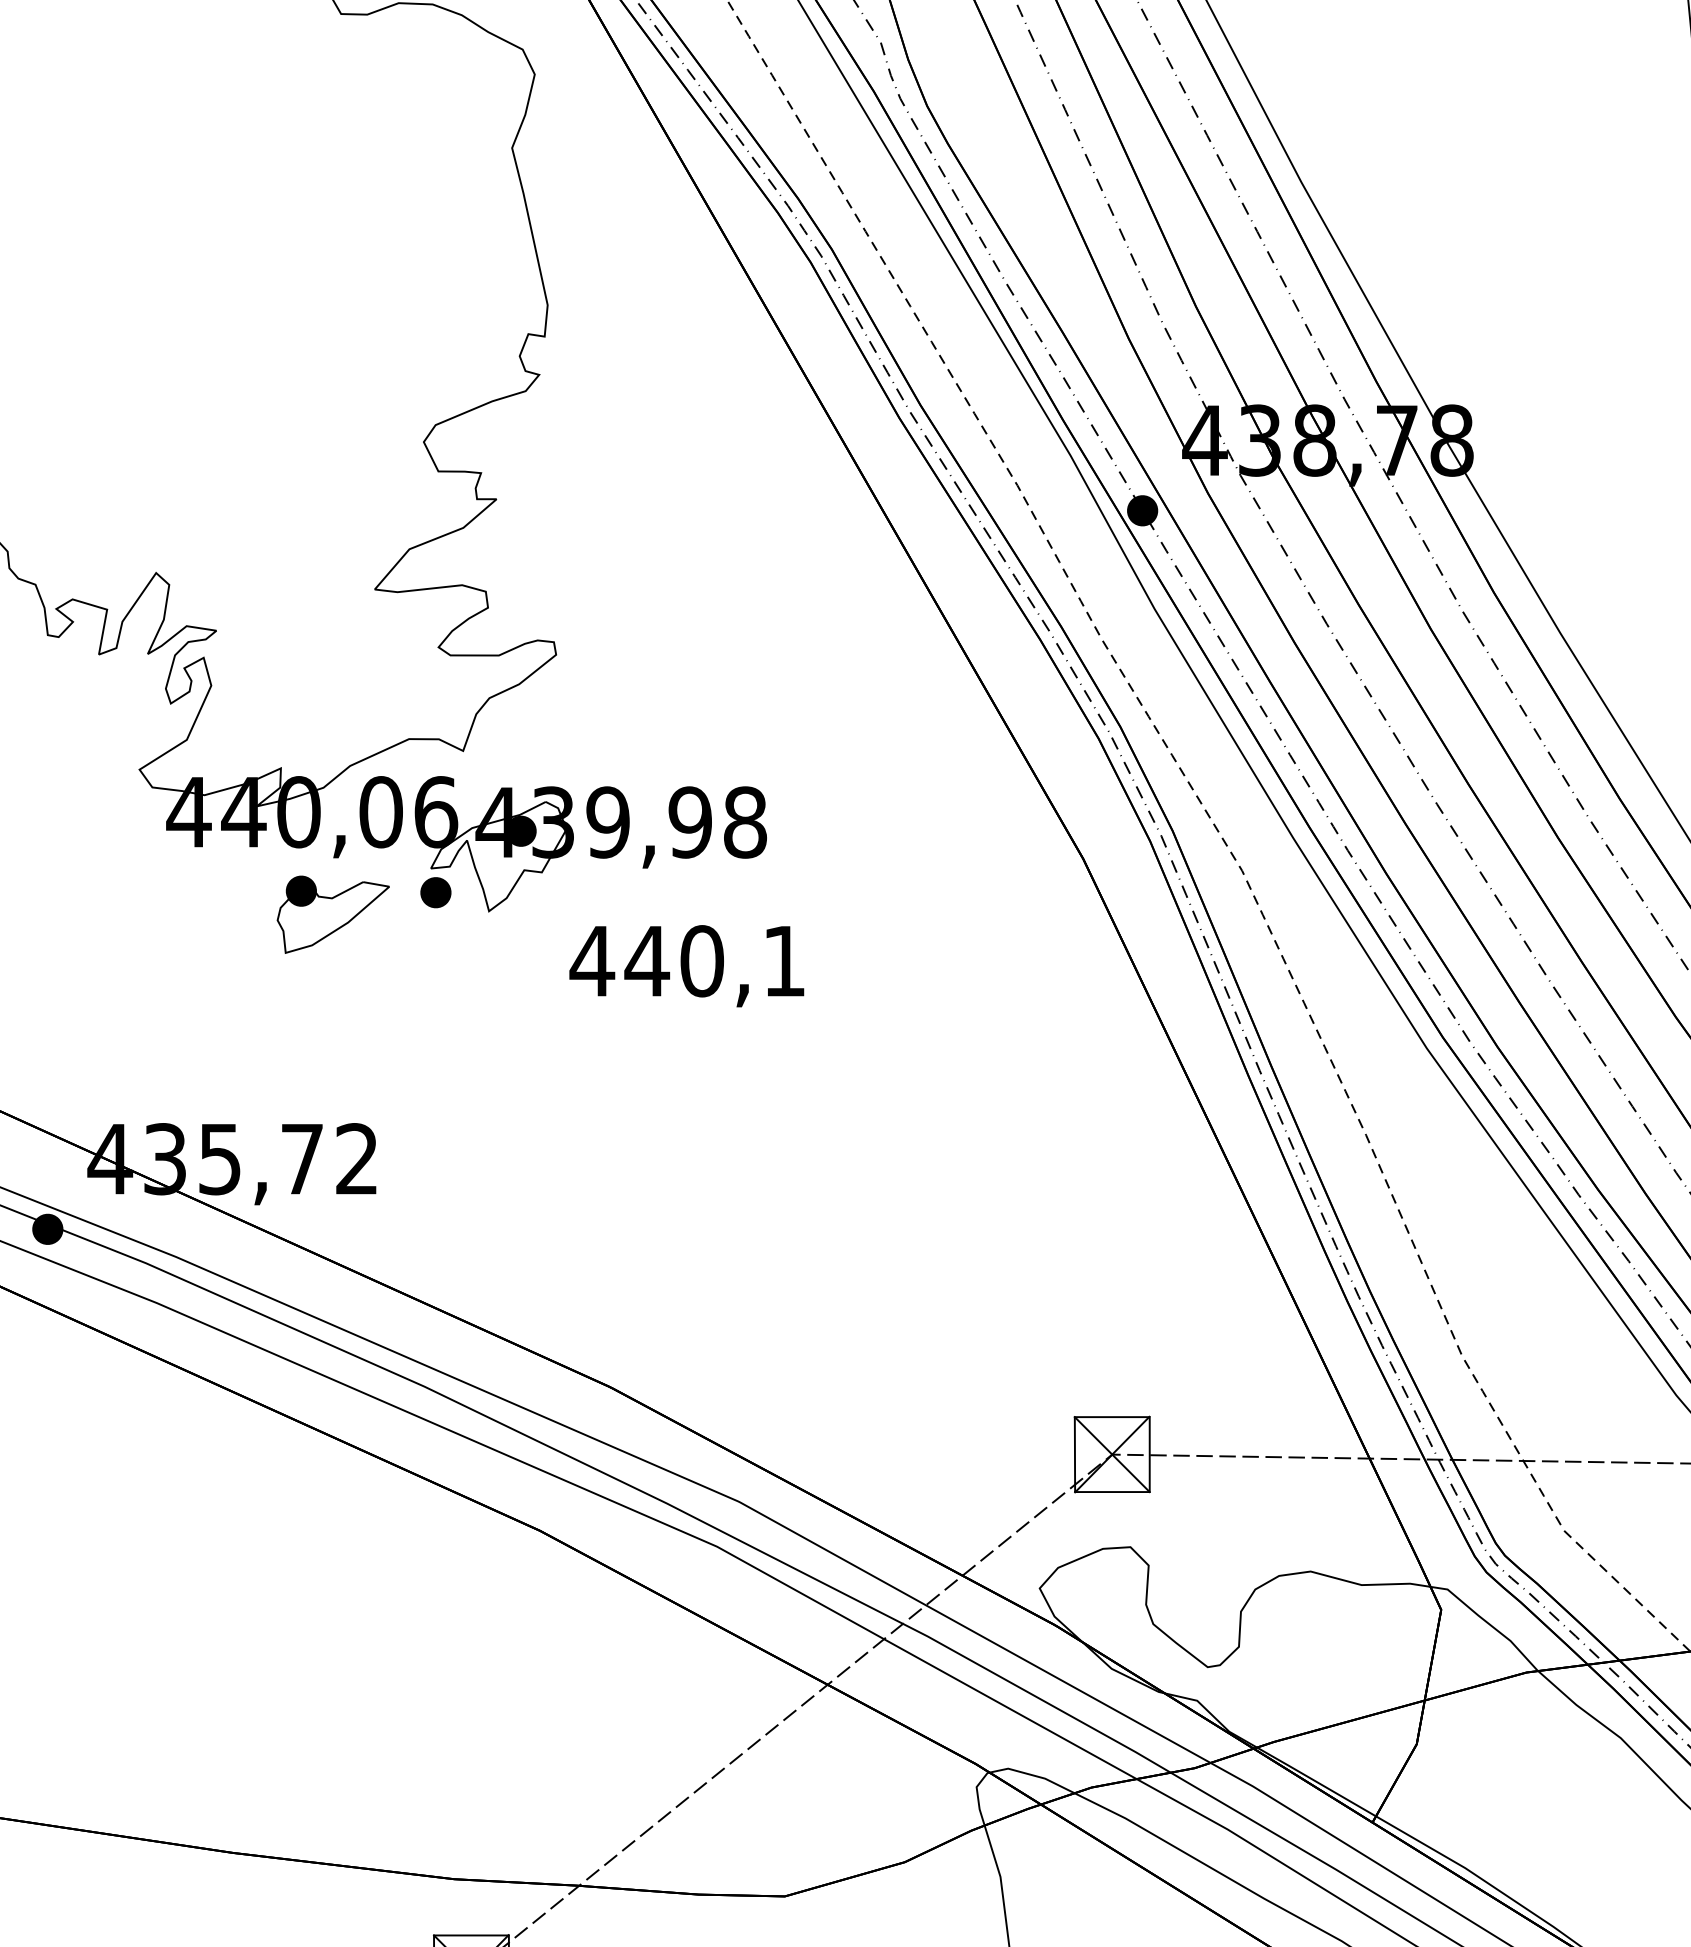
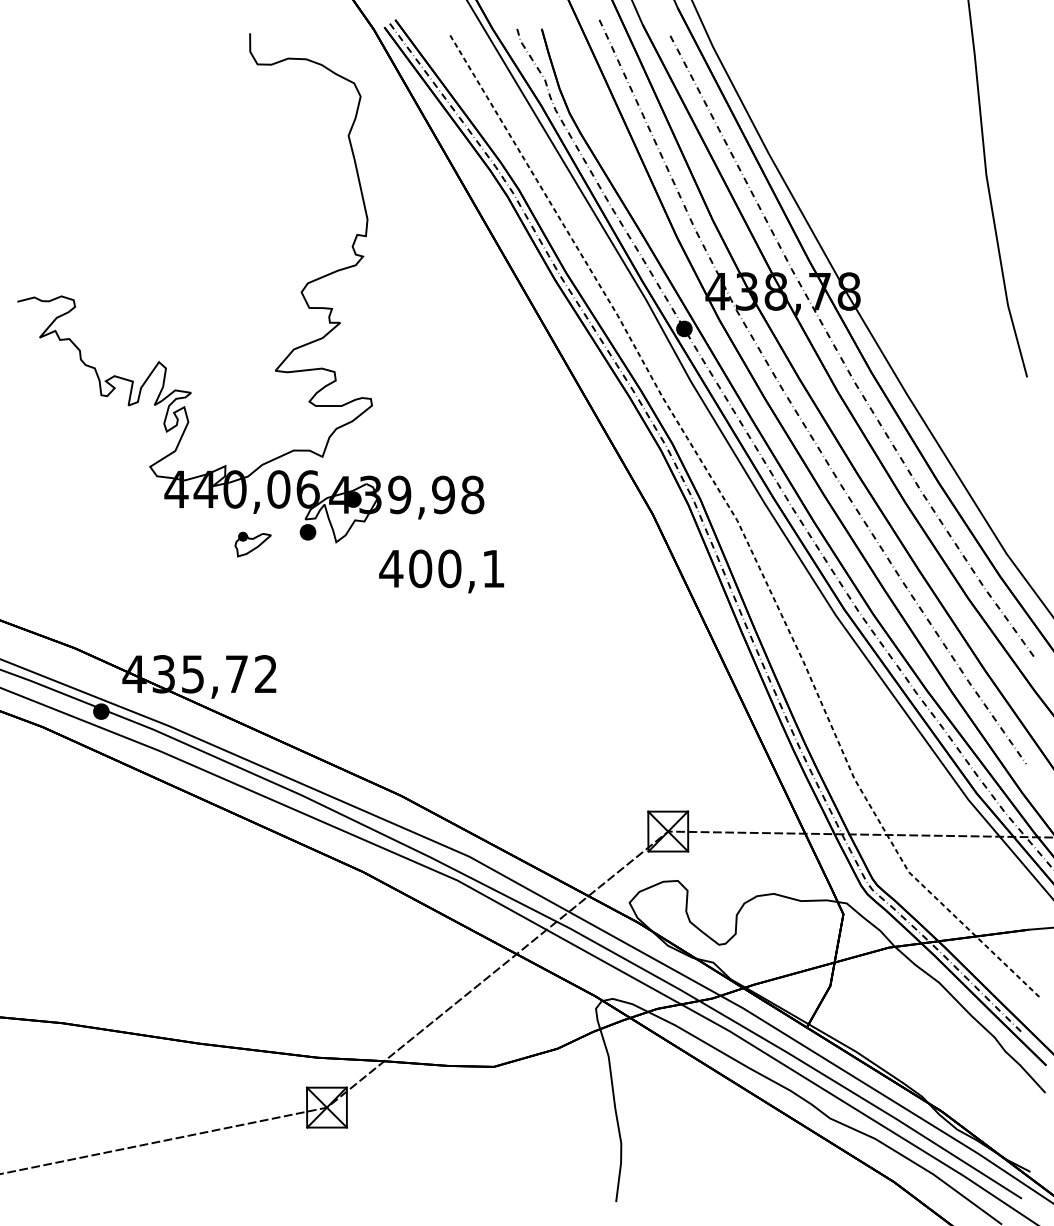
part: (331, 915) -> (252, 544), size x0.6
text: (647, 960) -> (420, 568), 440,1 -> 400,1

